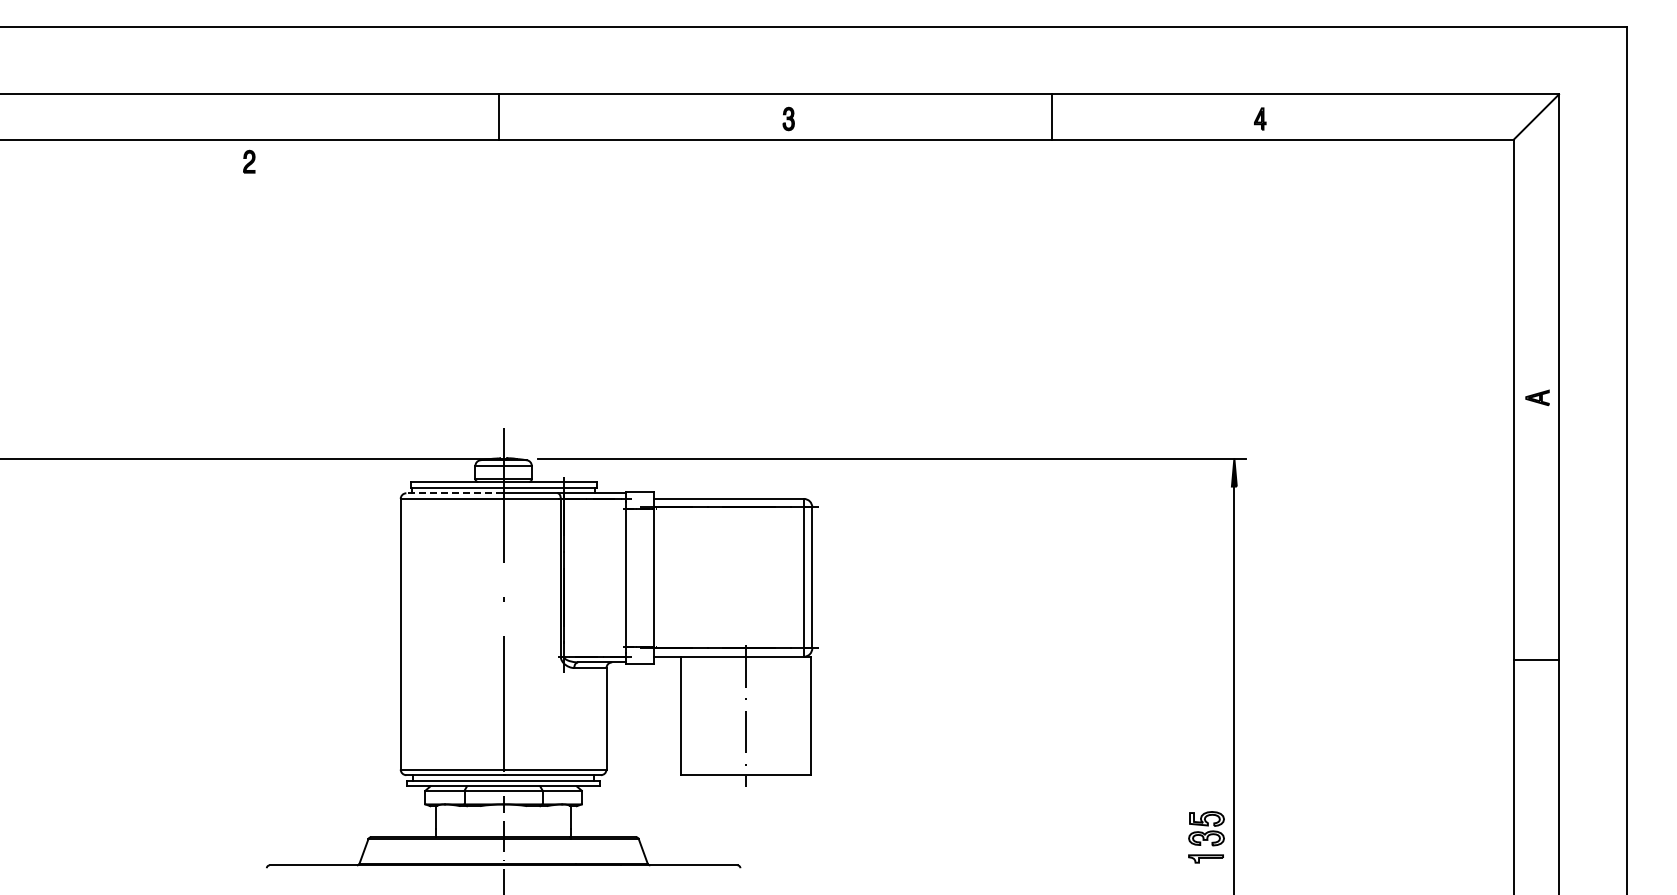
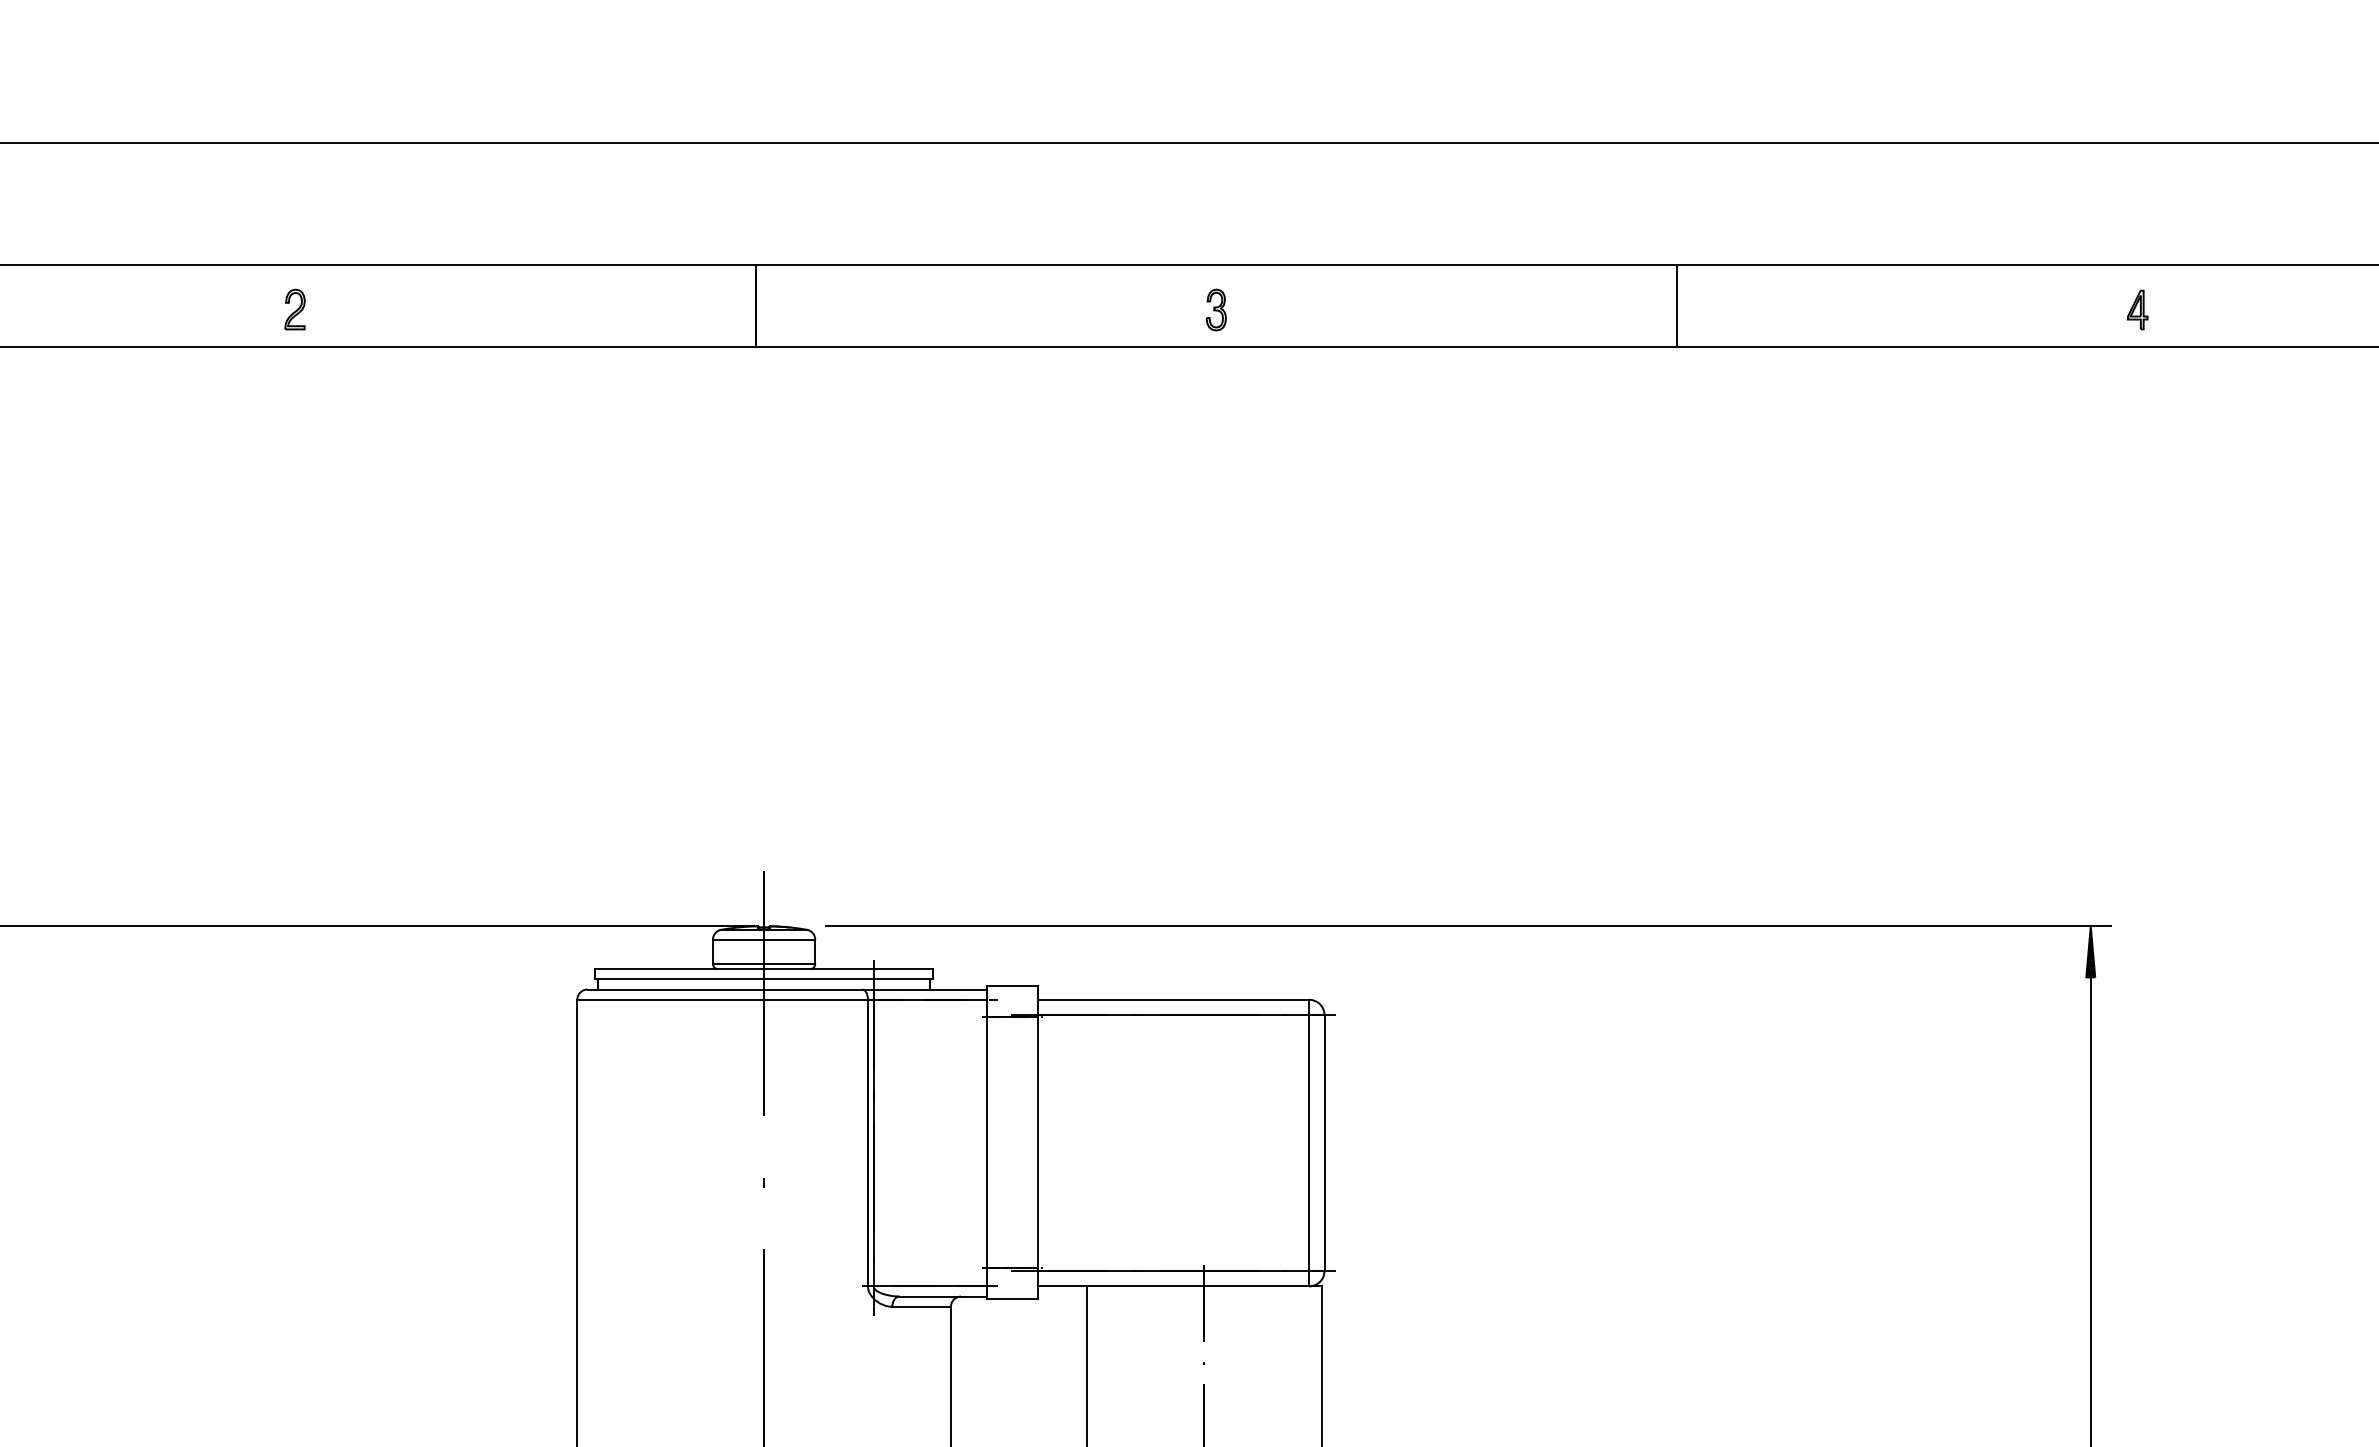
line: (1051, 116) -> (1677, 305), moved
part: (788, 118) -> (1215, 309), moved
part: (249, 161) -> (295, 309), moved
line: (454, 493) -> (674, 989), dashed -> solid

